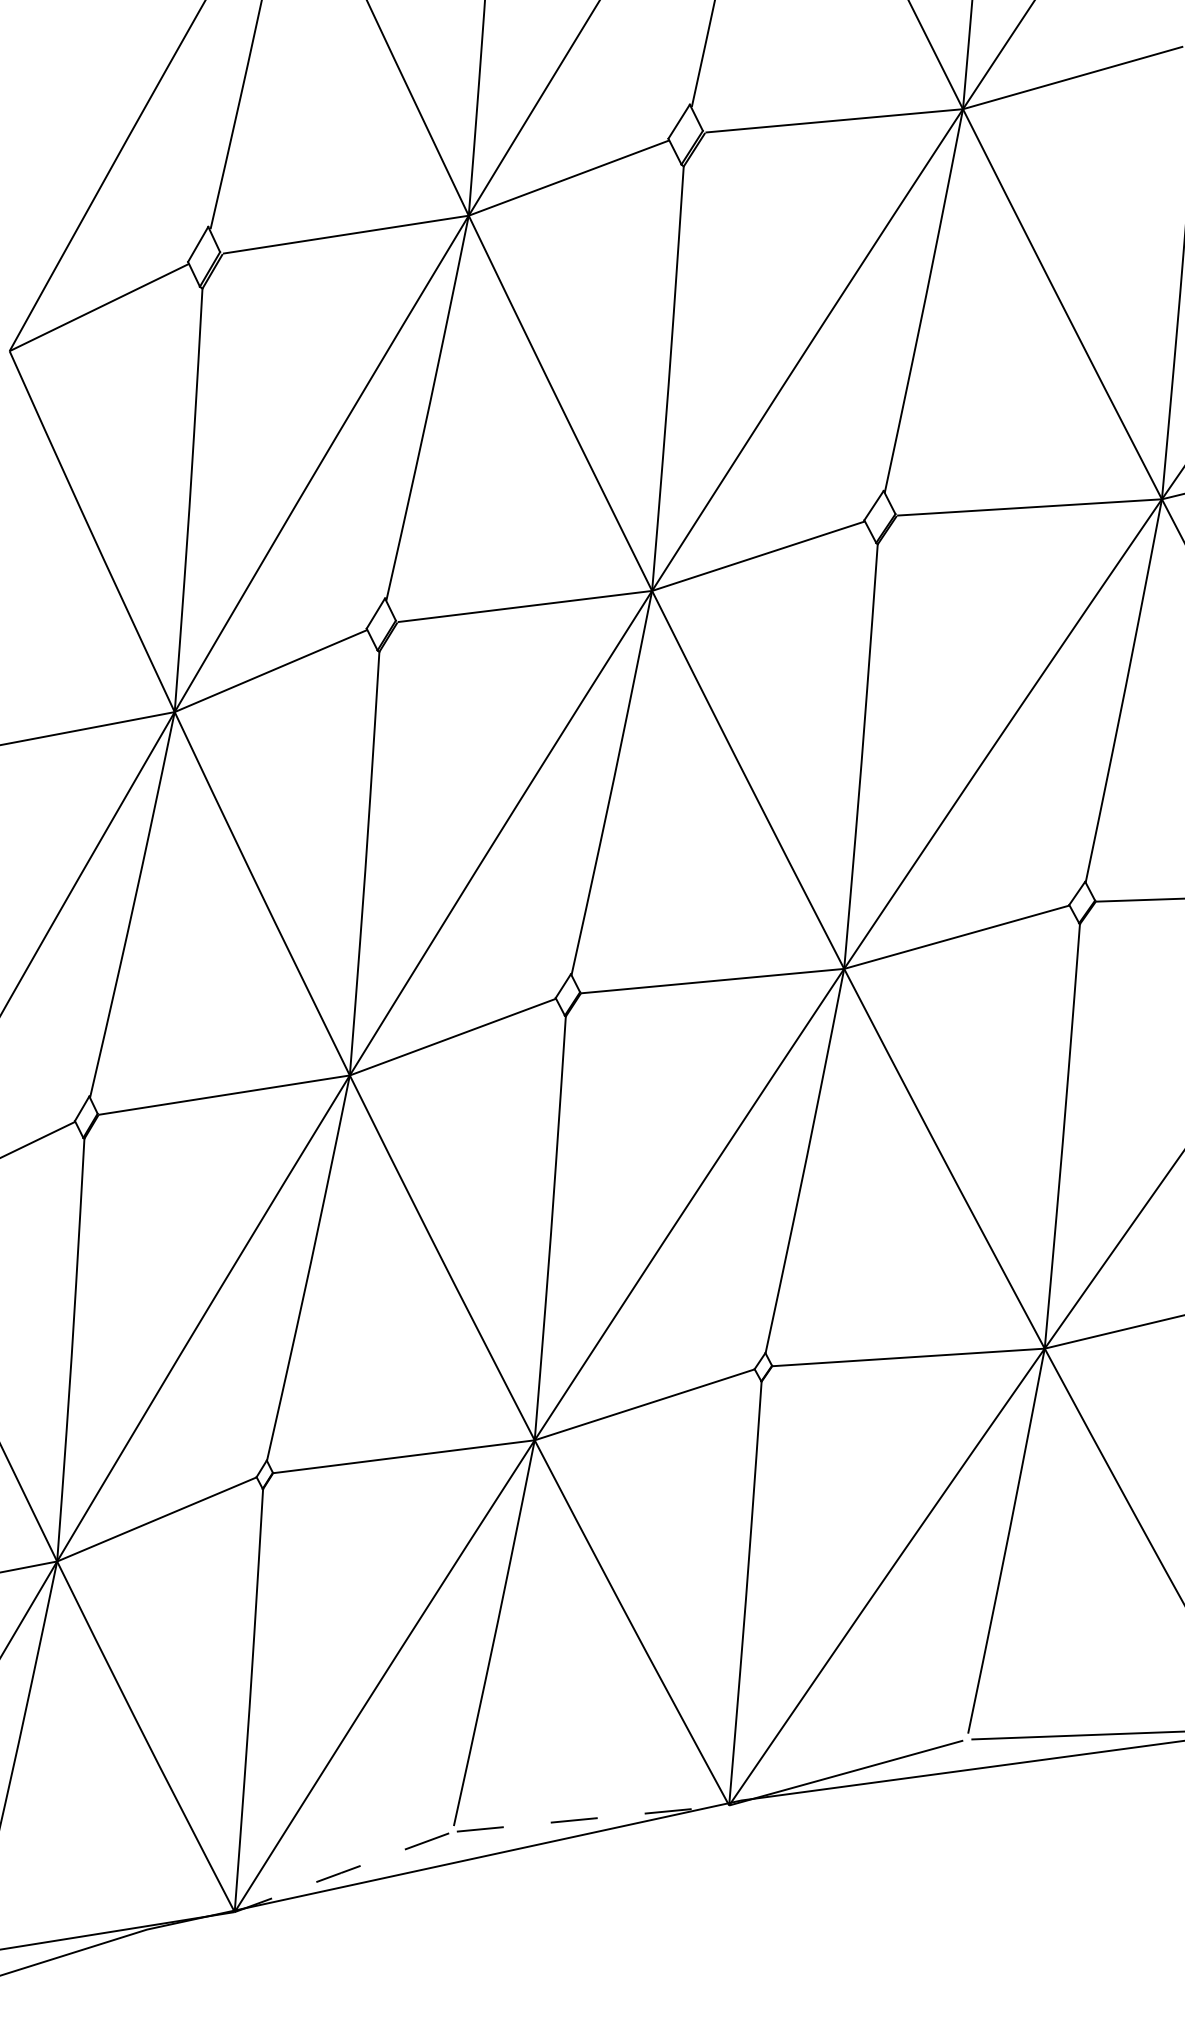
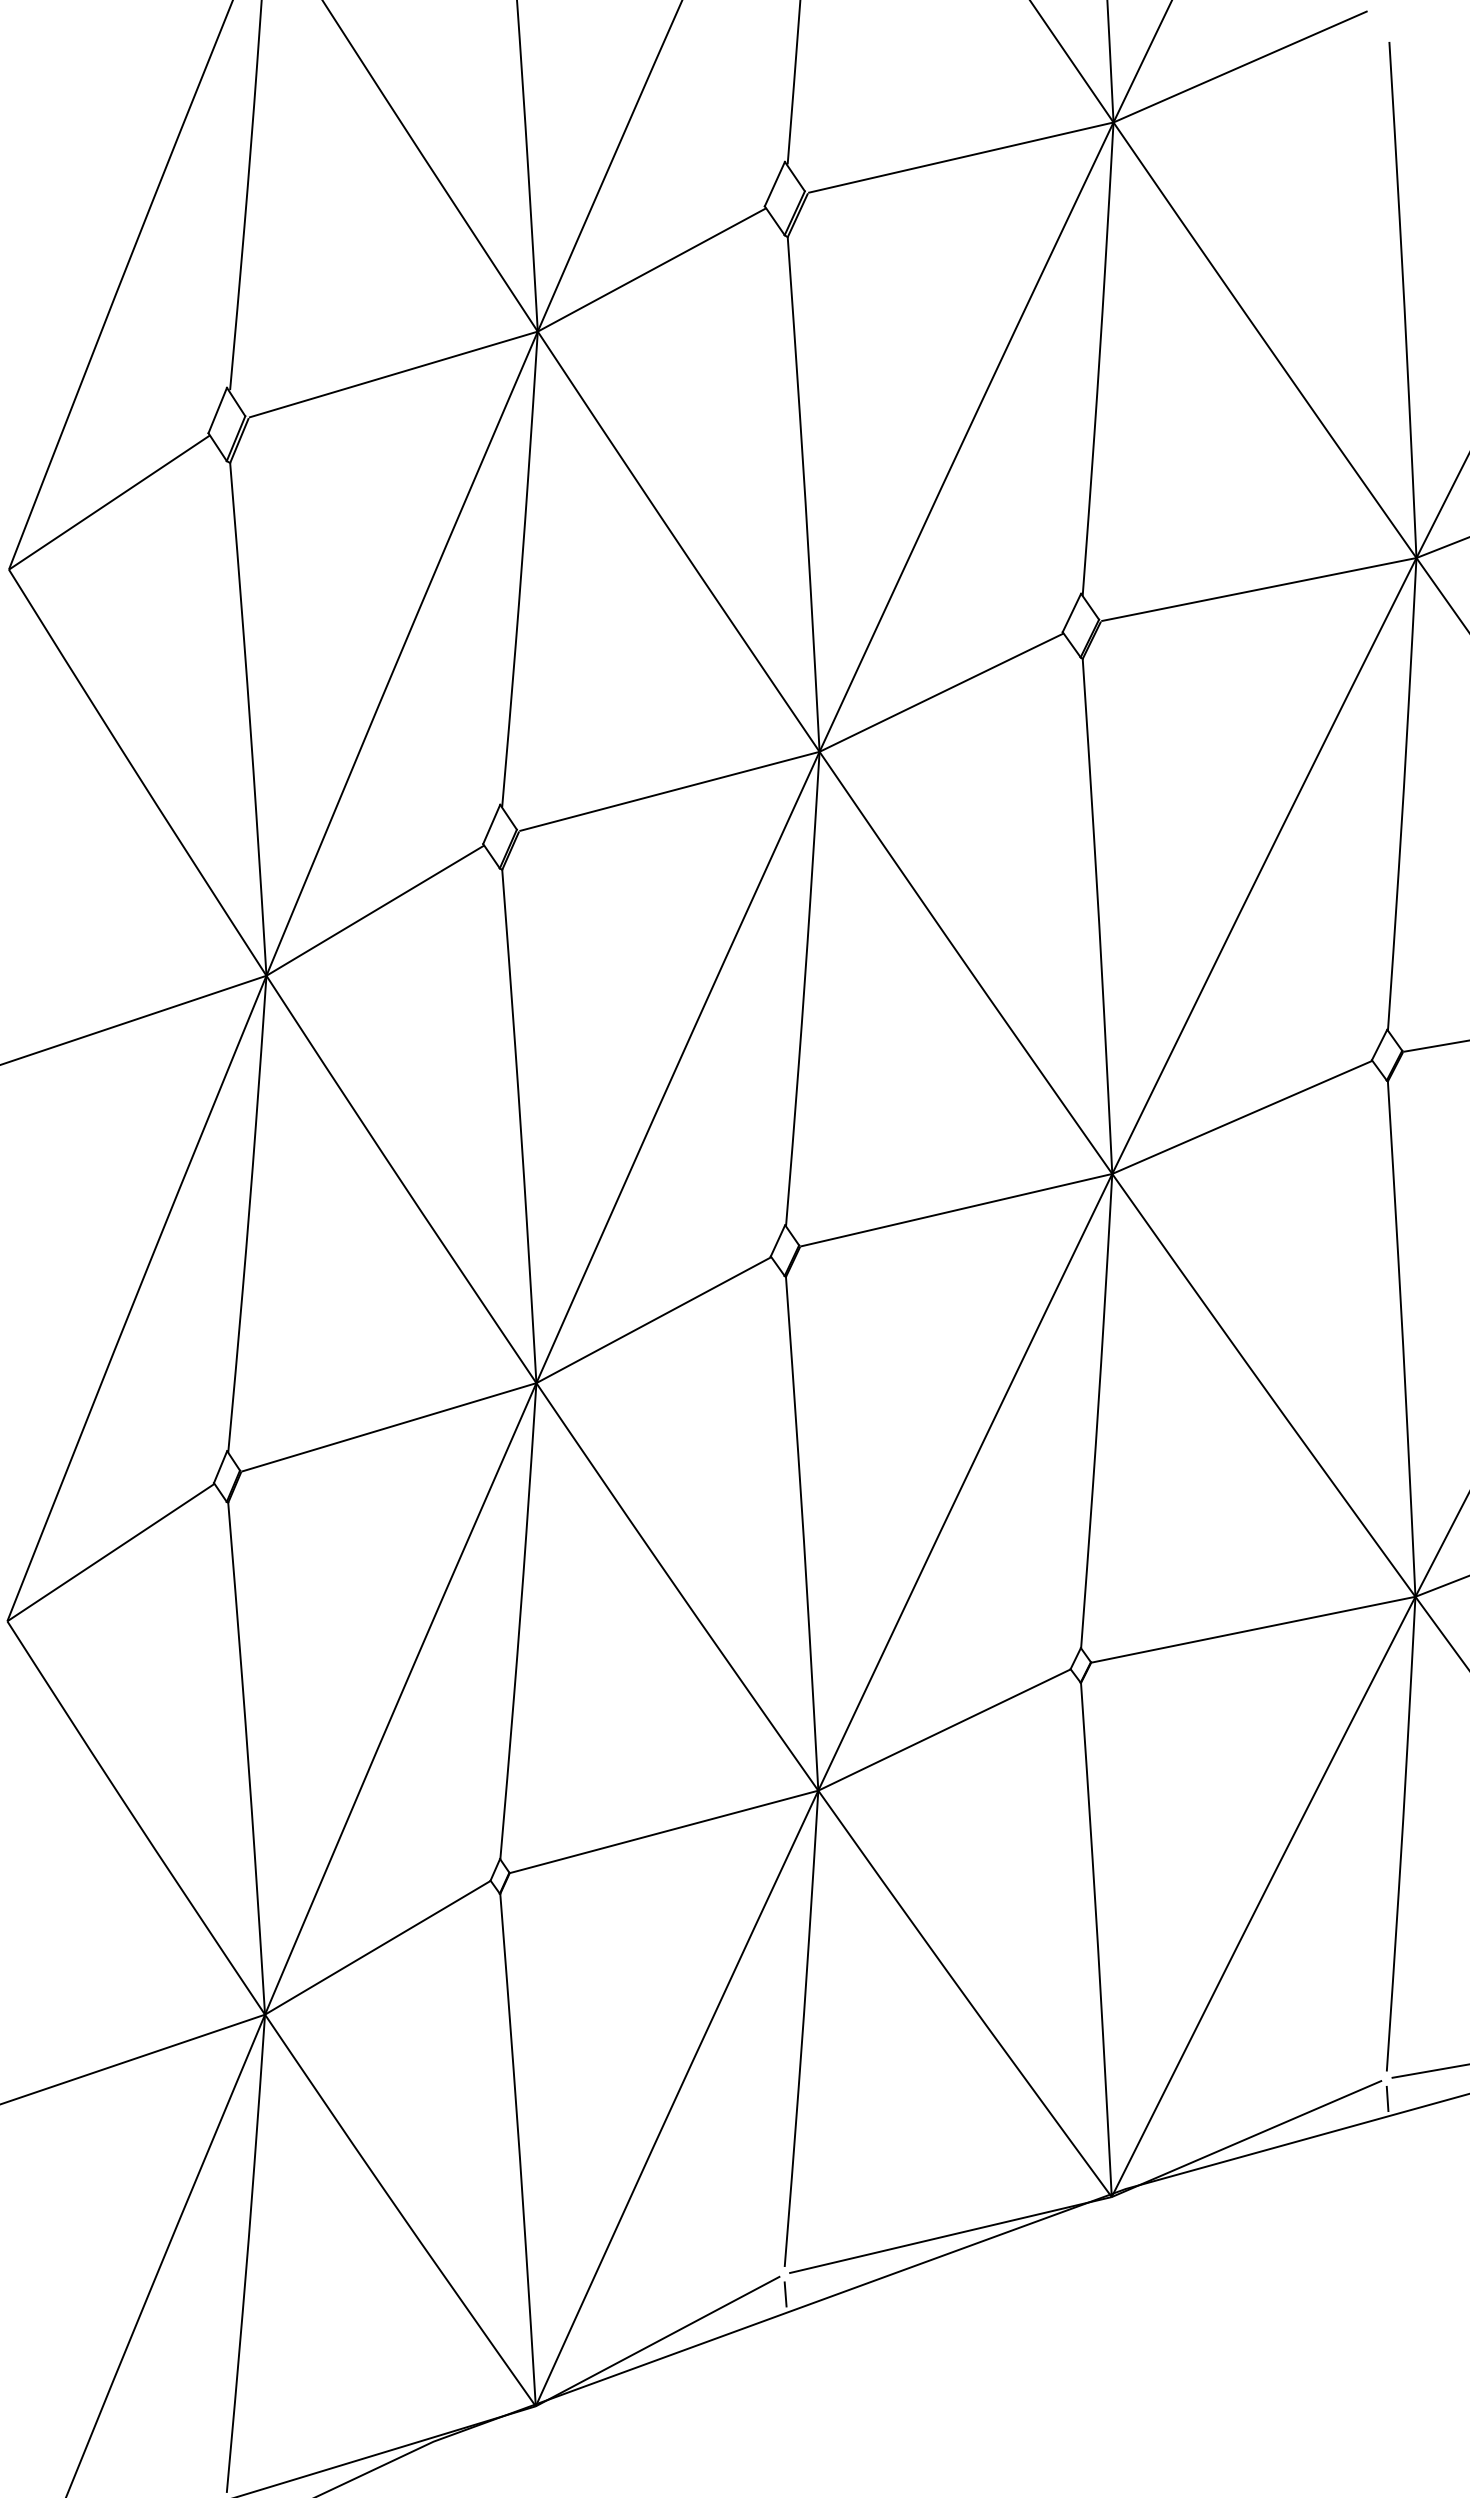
line: (965, 1755) -> (1387, 2098), added
line: (592, 1818) -> (950, 2235), dashed -> solid
line: (451, 1848) -> (785, 2294), added
line: (341, 1872) -> (657, 2341), dashed -> solid

